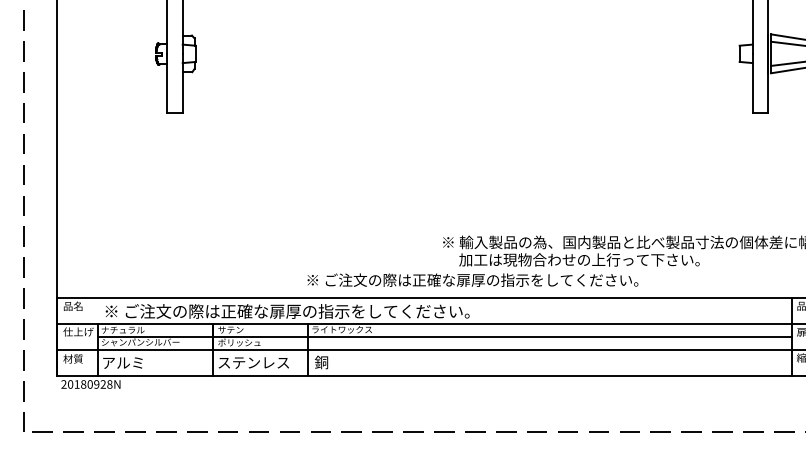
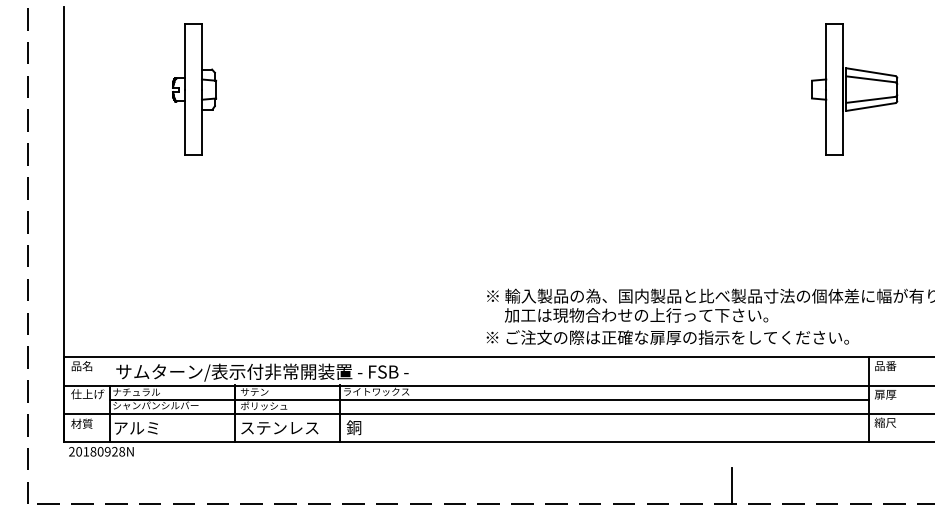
text: (472, 280) -> (667, 337), moved
text: (287, 312) -> (316, 372), ※ ご注文の際は正確な扉厚の指示をしてください。 -> サムターン/表示付非常開装置 - FSB -
line: (666, 416) -> (731, 486), added

